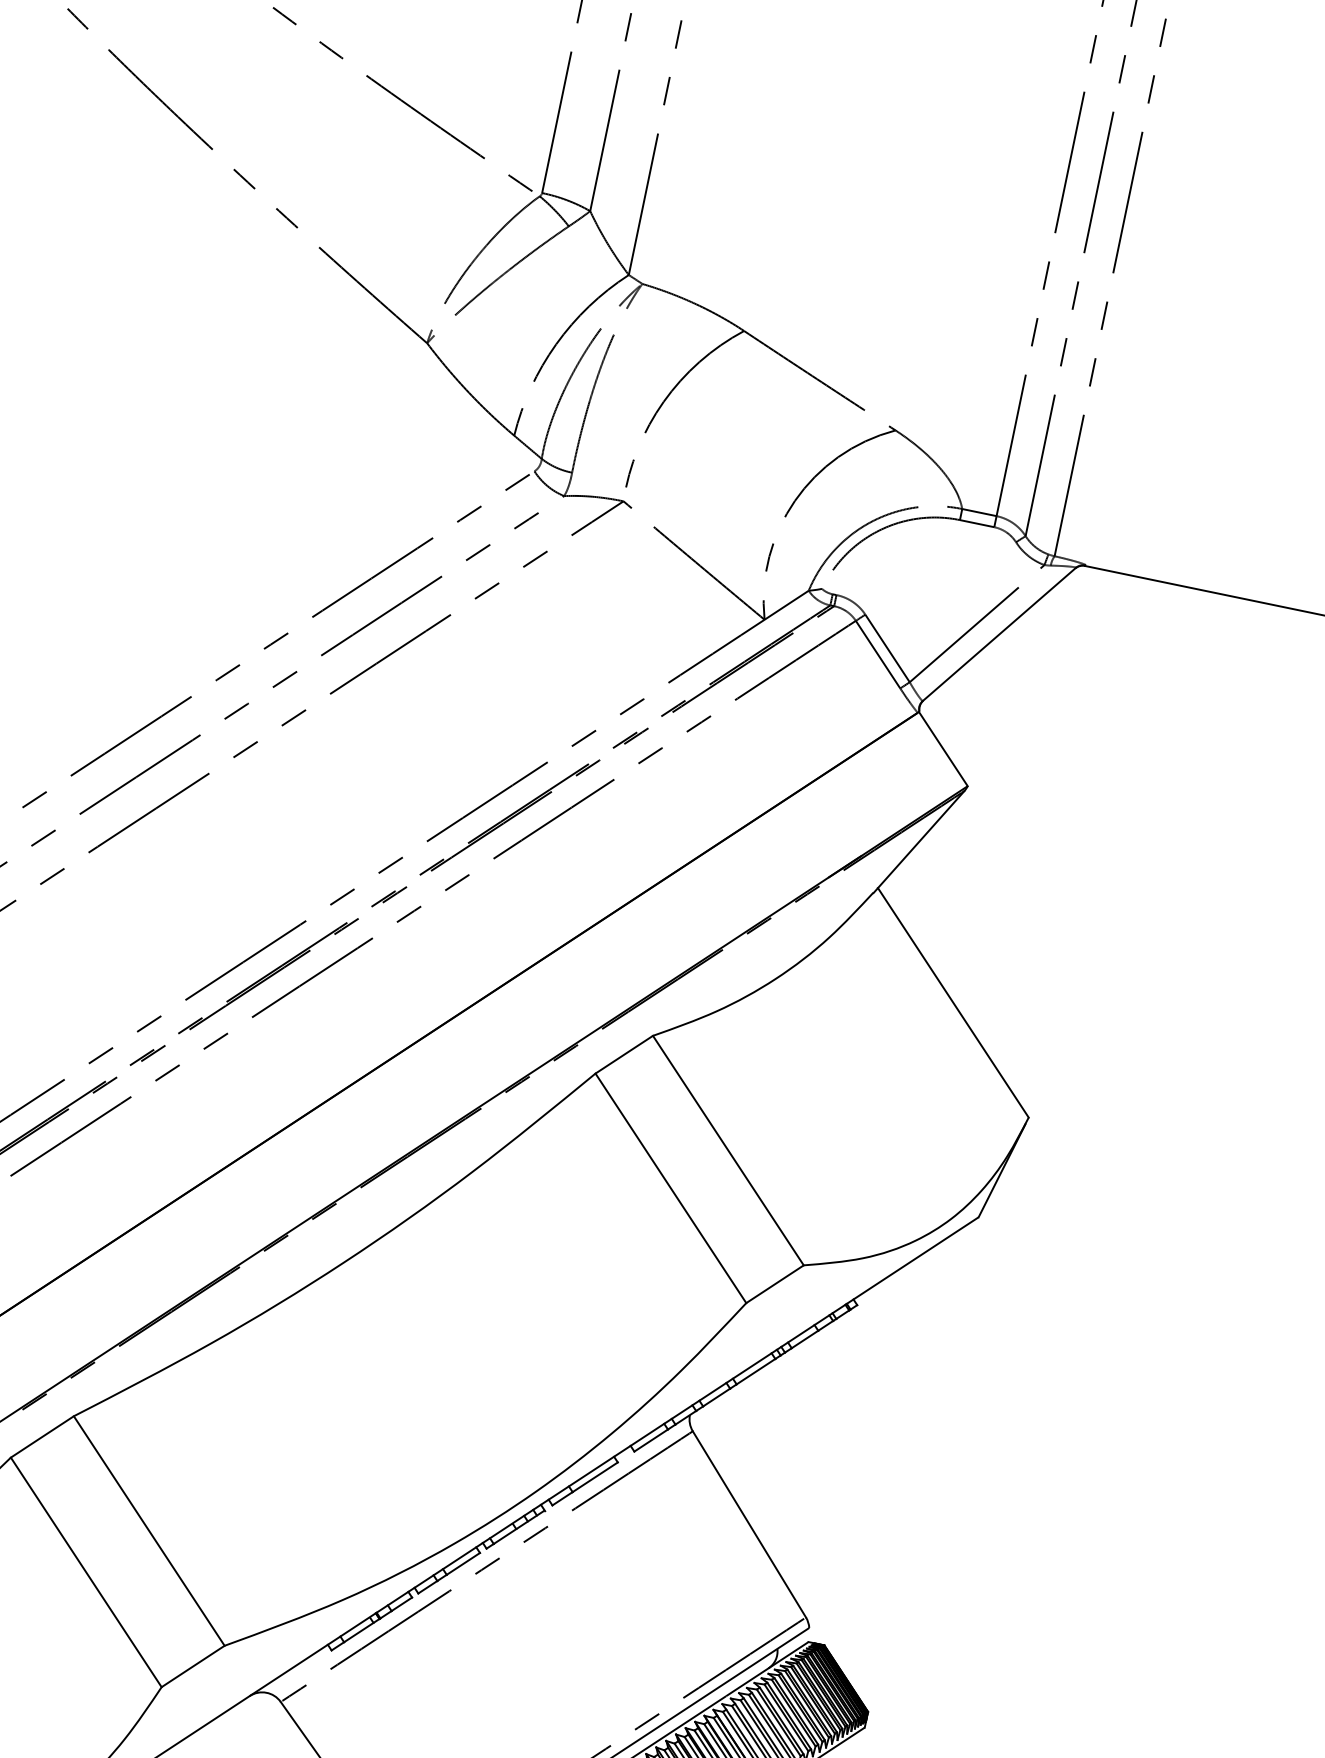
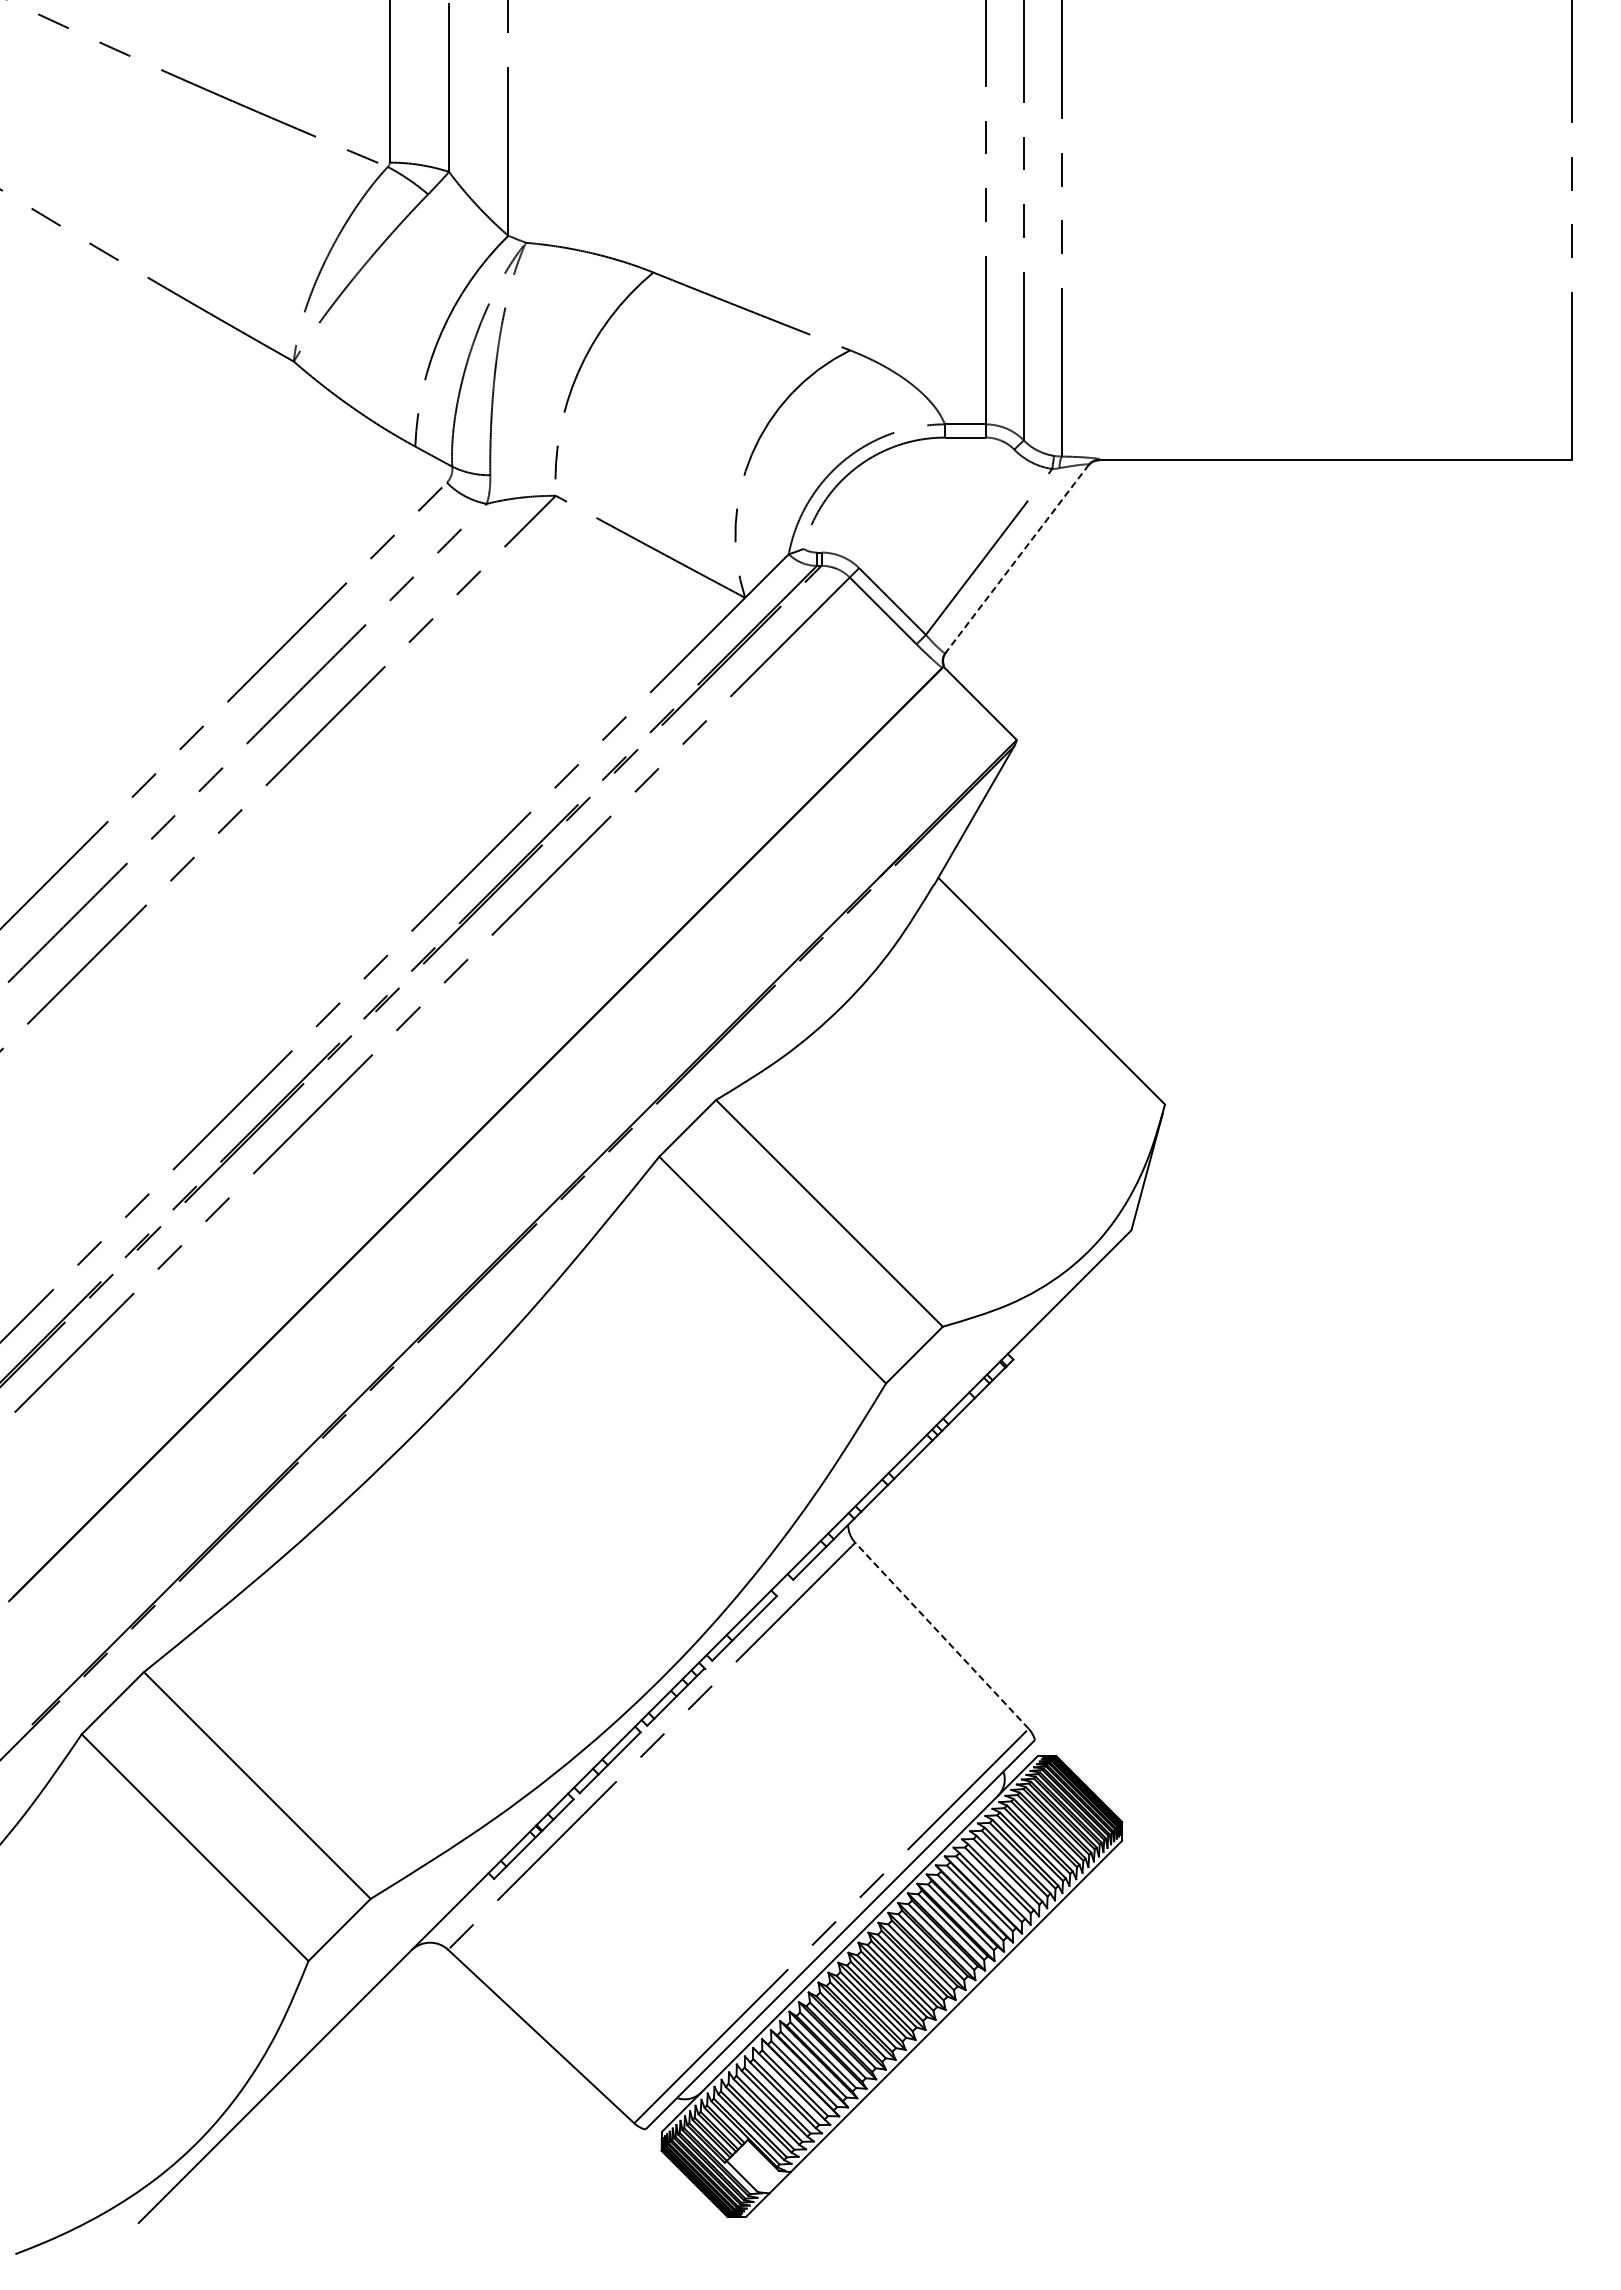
line: (999, 634) -> (1017, 559), solid -> dashed
line: (749, 1524) -> (941, 1635), solid -> dashed

